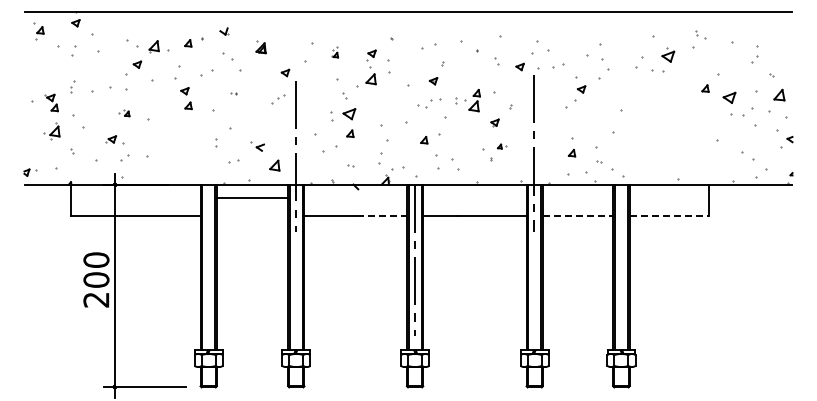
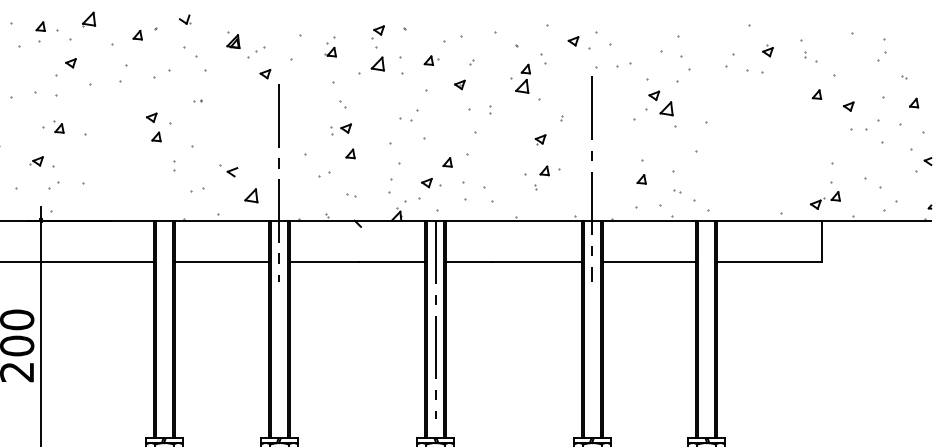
part: (700, 34) -> (810, 56), moved
part: (114, 40) -> (40, 31), added
part: (153, 46) -> (88, 19), moved
part: (335, 52) -> (331, 47), size x1.43
part: (667, 55) -> (767, 51), size x0.62
part: (411, 62) -> (430, 60), added
part: (519, 66) -> (572, 40), moved
part: (366, 68) -> (371, 49), moved
part: (779, 94) -> (914, 102), size x0.62
part: (729, 97) -> (848, 106), size x0.62
part: (186, 98) -> (153, 127), moved
part: (278, 99) -> (256, 52), moved
part: (472, 100) -> (520, 78), moved
part: (424, 103) -> (408, 115), moved
part: (591, 103) -> (667, 114), added
part: (123, 112) -> (52, 125), size x1.43
part: (342, 114) -> (340, 128), size x0.62
part: (502, 146) -> (550, 170), size x1.67
part: (330, 149) -> (324, 174), size x0.62
part: (411, 155) -> (430, 182), added
part: (711, 165) -> (824, 195), added
line: (252, 197) -> (222, 261), moved
line: (382, 215) -> (392, 261), dashed -> solid
line: (578, 215) -> (650, 261), dashed -> solid
line: (669, 215) -> (769, 261), dashed -> solid

